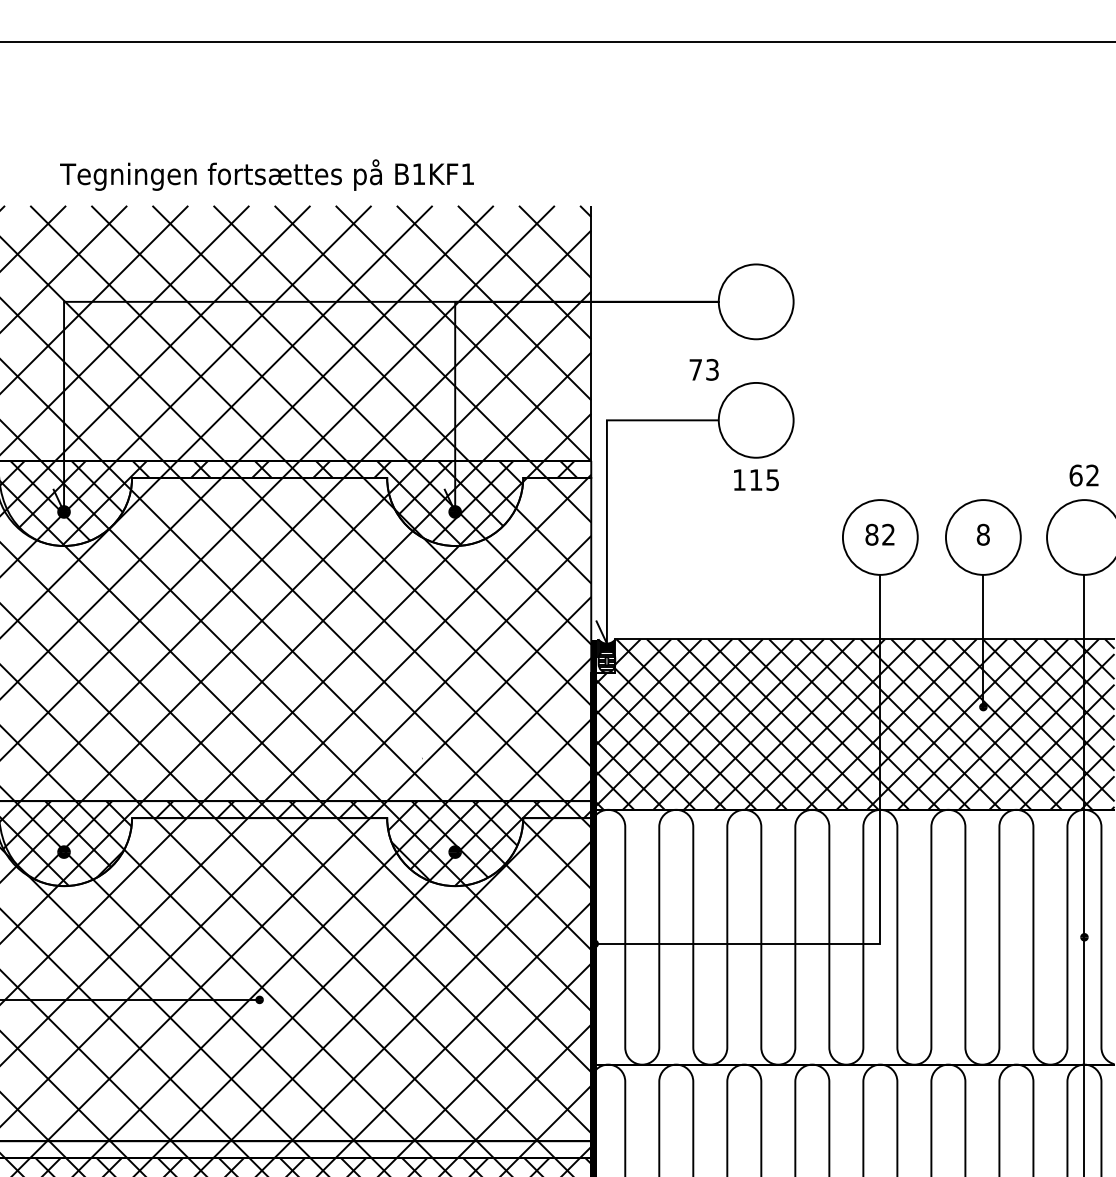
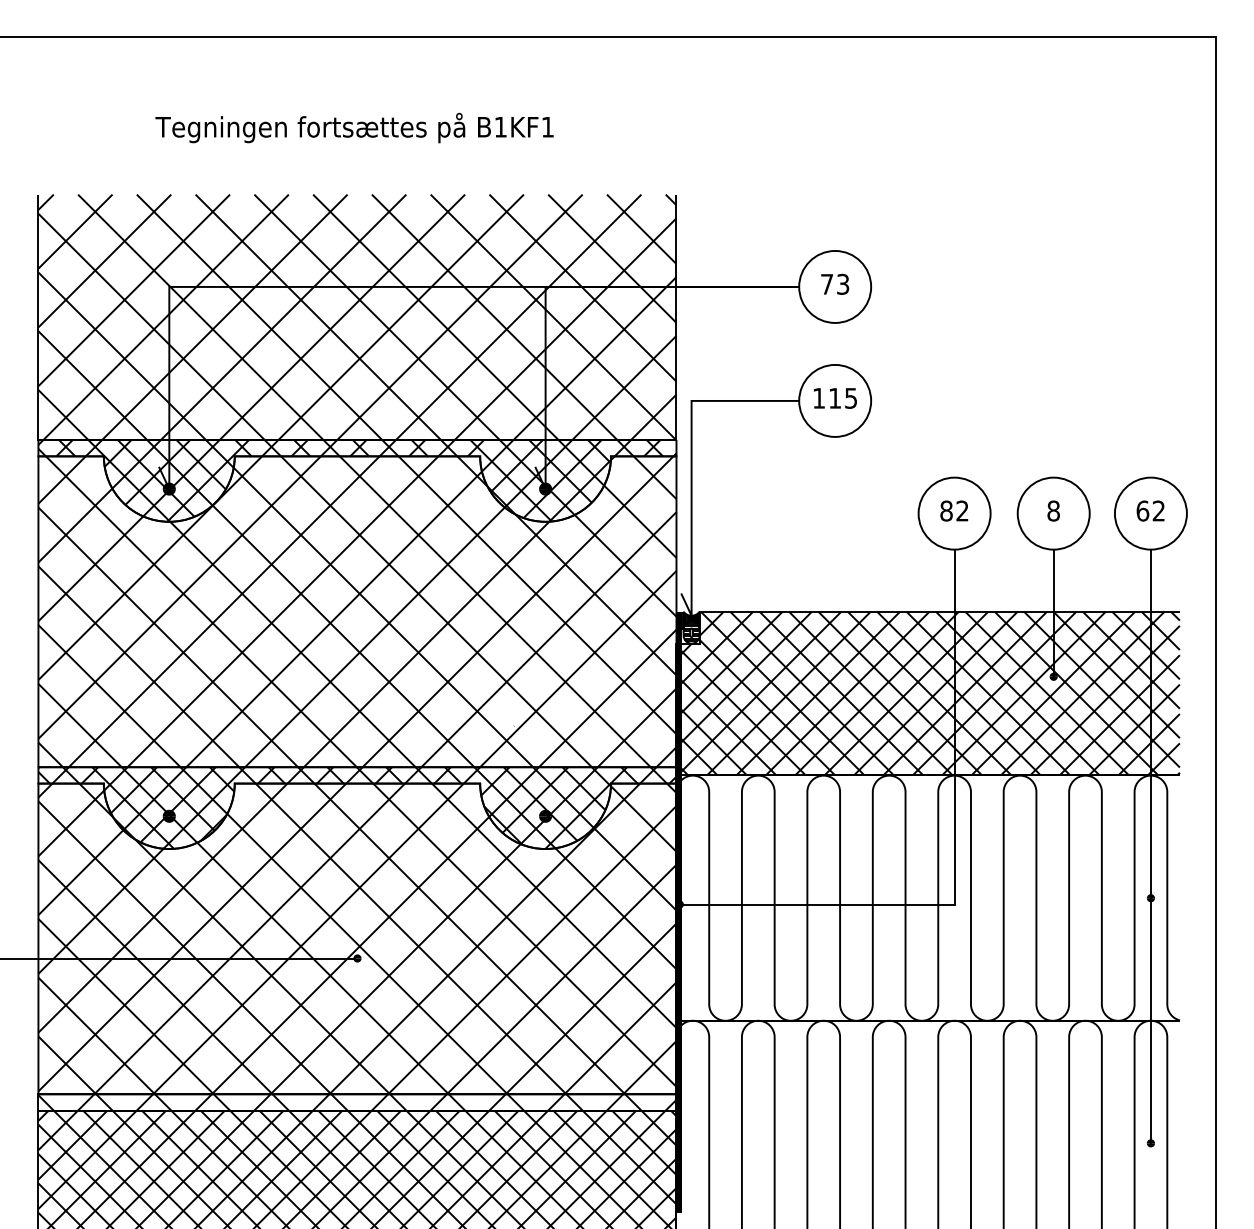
text: (266, 174) -> (354, 127), moved
text: (704, 368) -> (835, 283), moved
text: (1083, 474) -> (1150, 510), moved
text: (755, 480) -> (834, 398), moved

